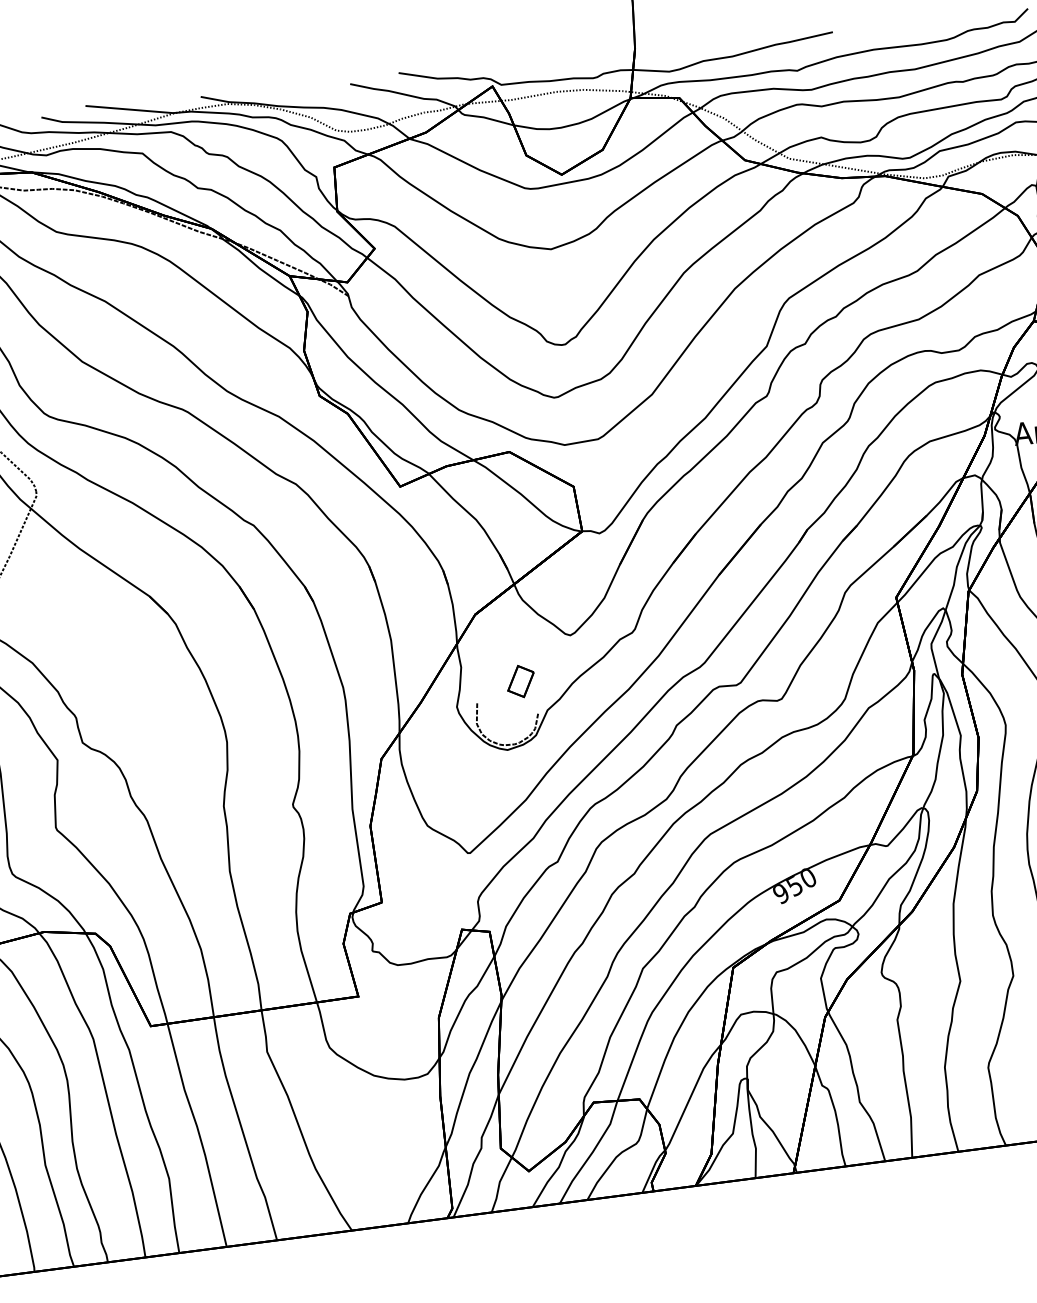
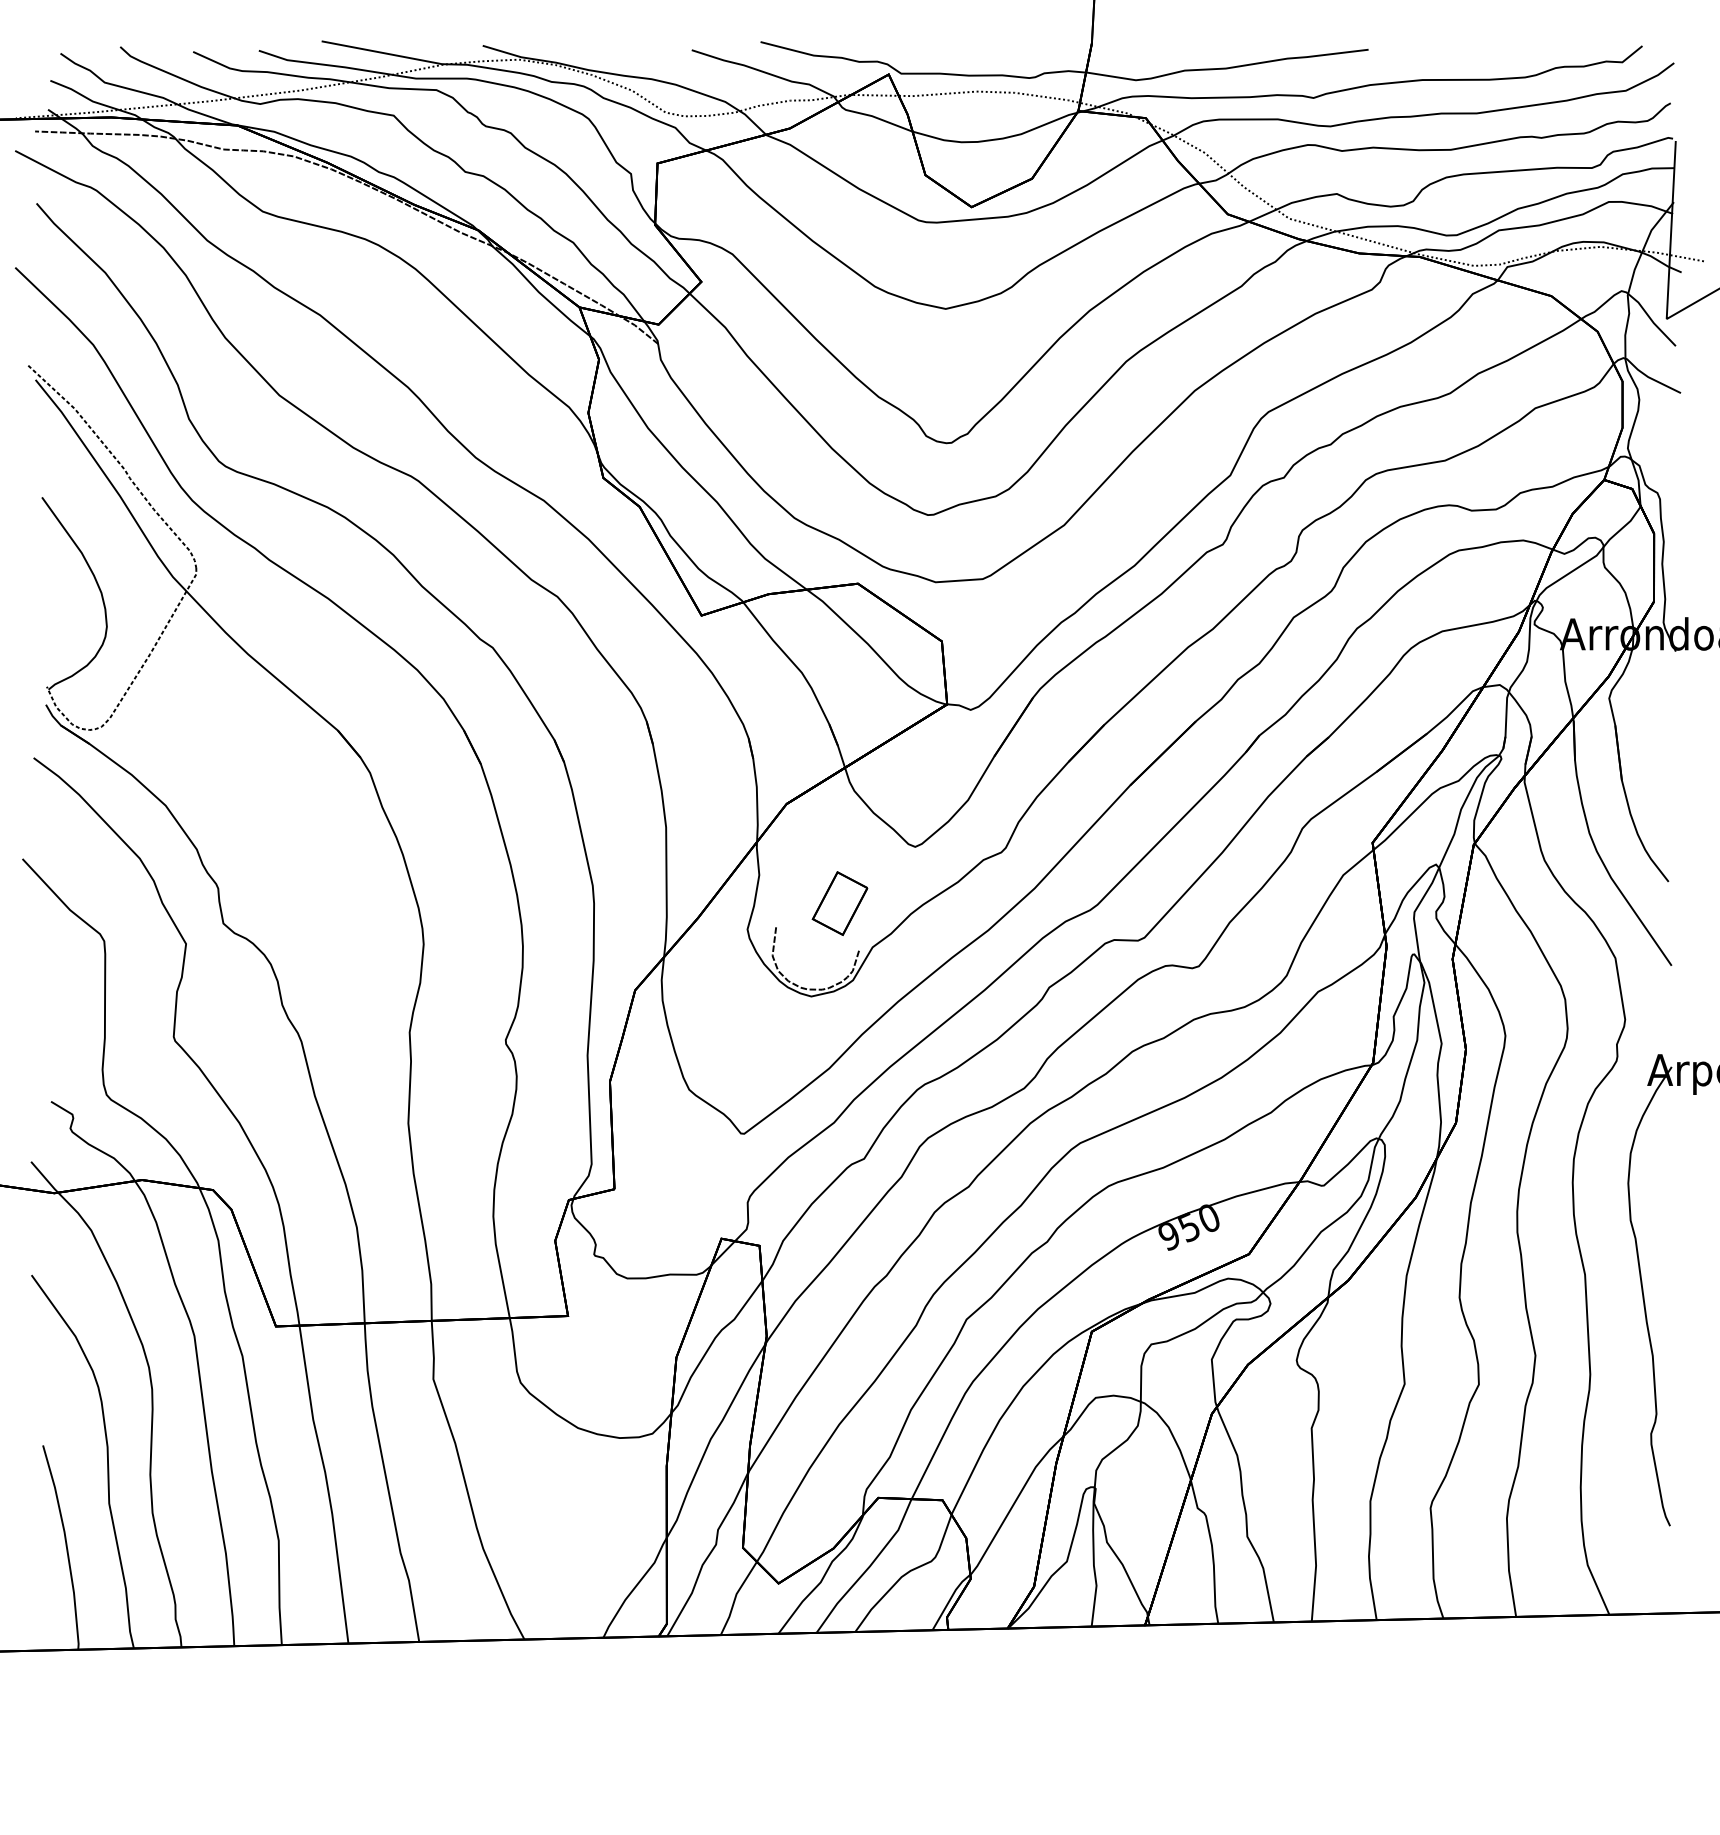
part: (520, 681) -> (839, 903), size x1.43

